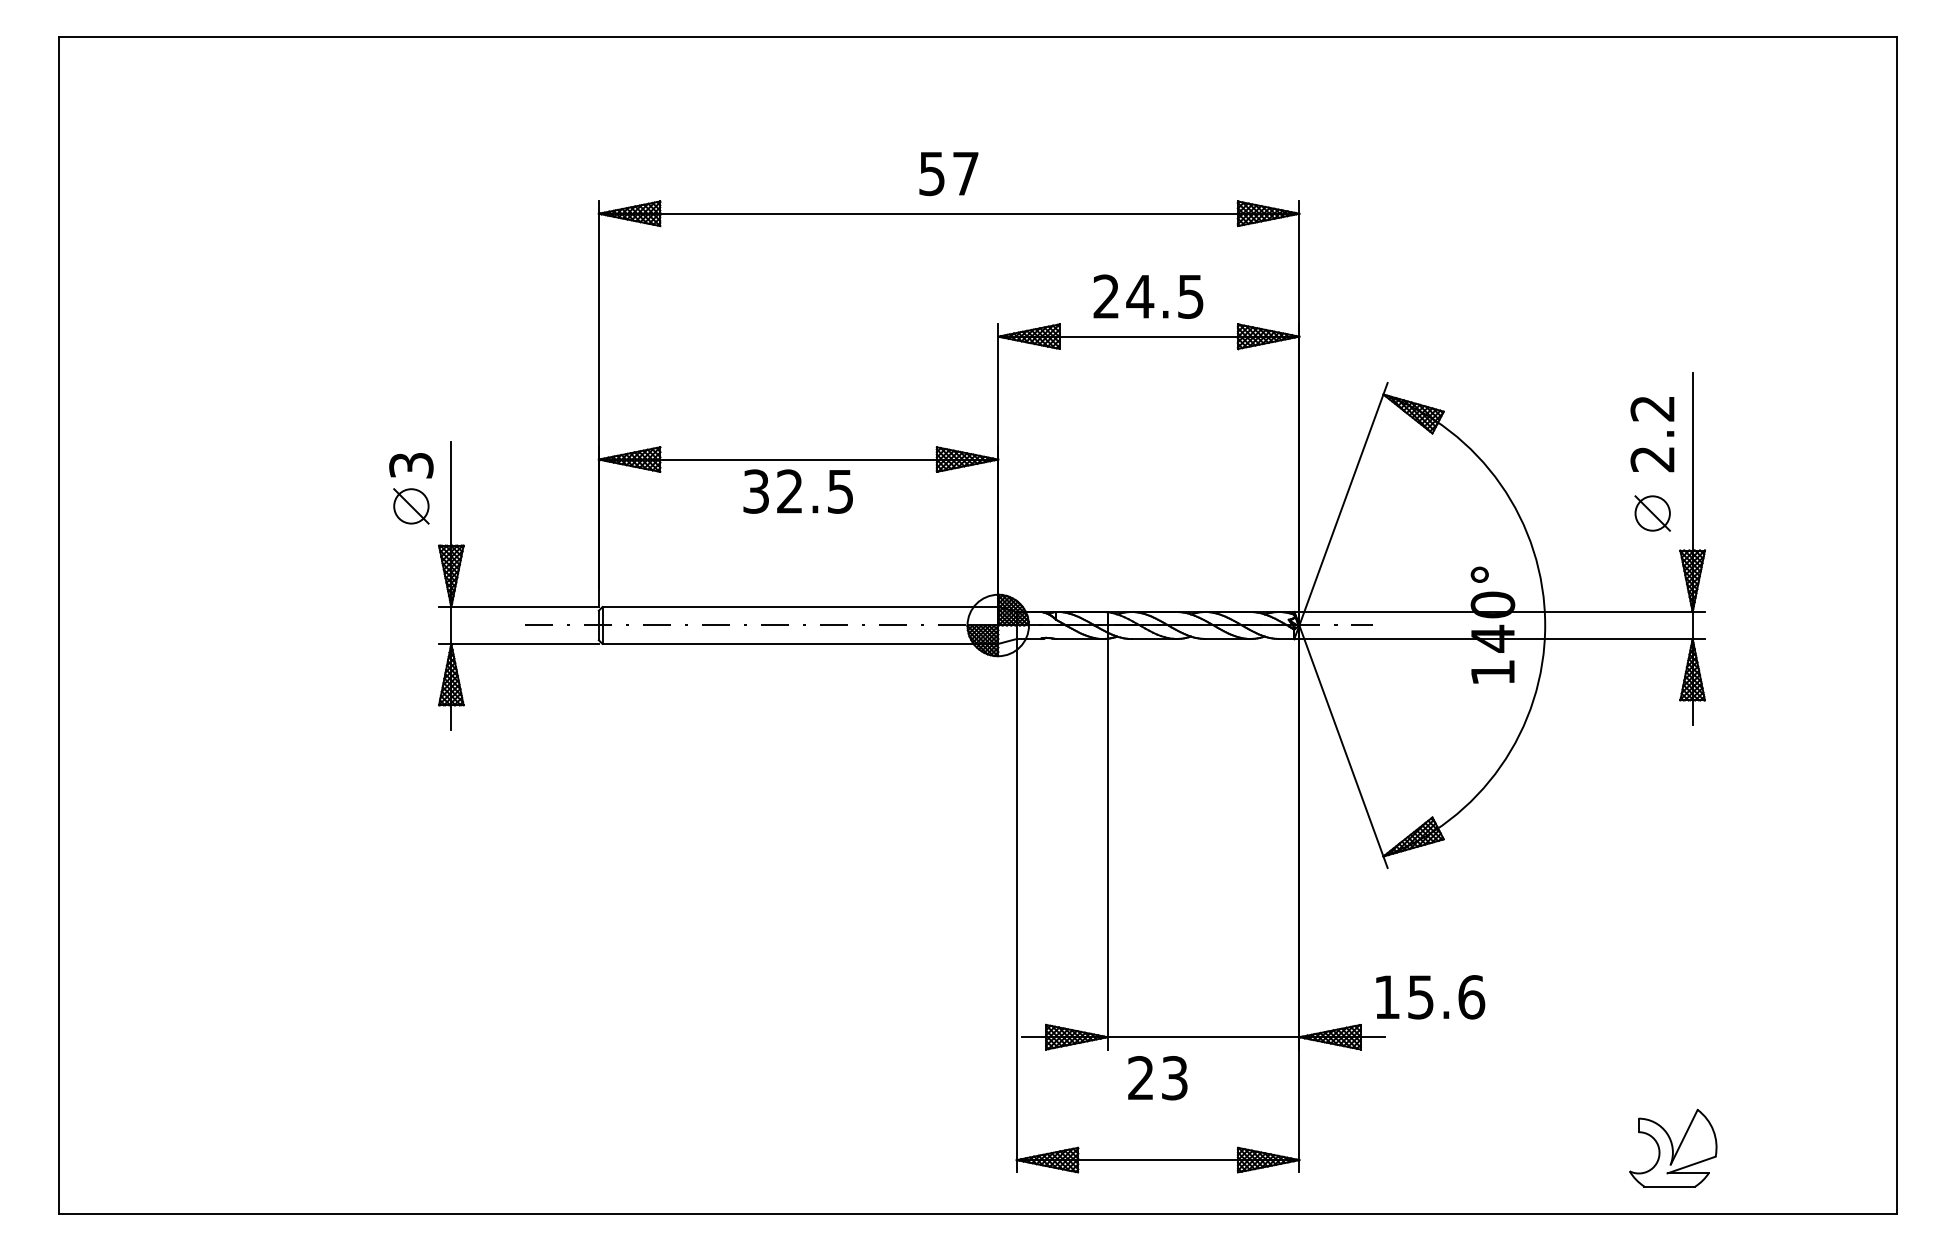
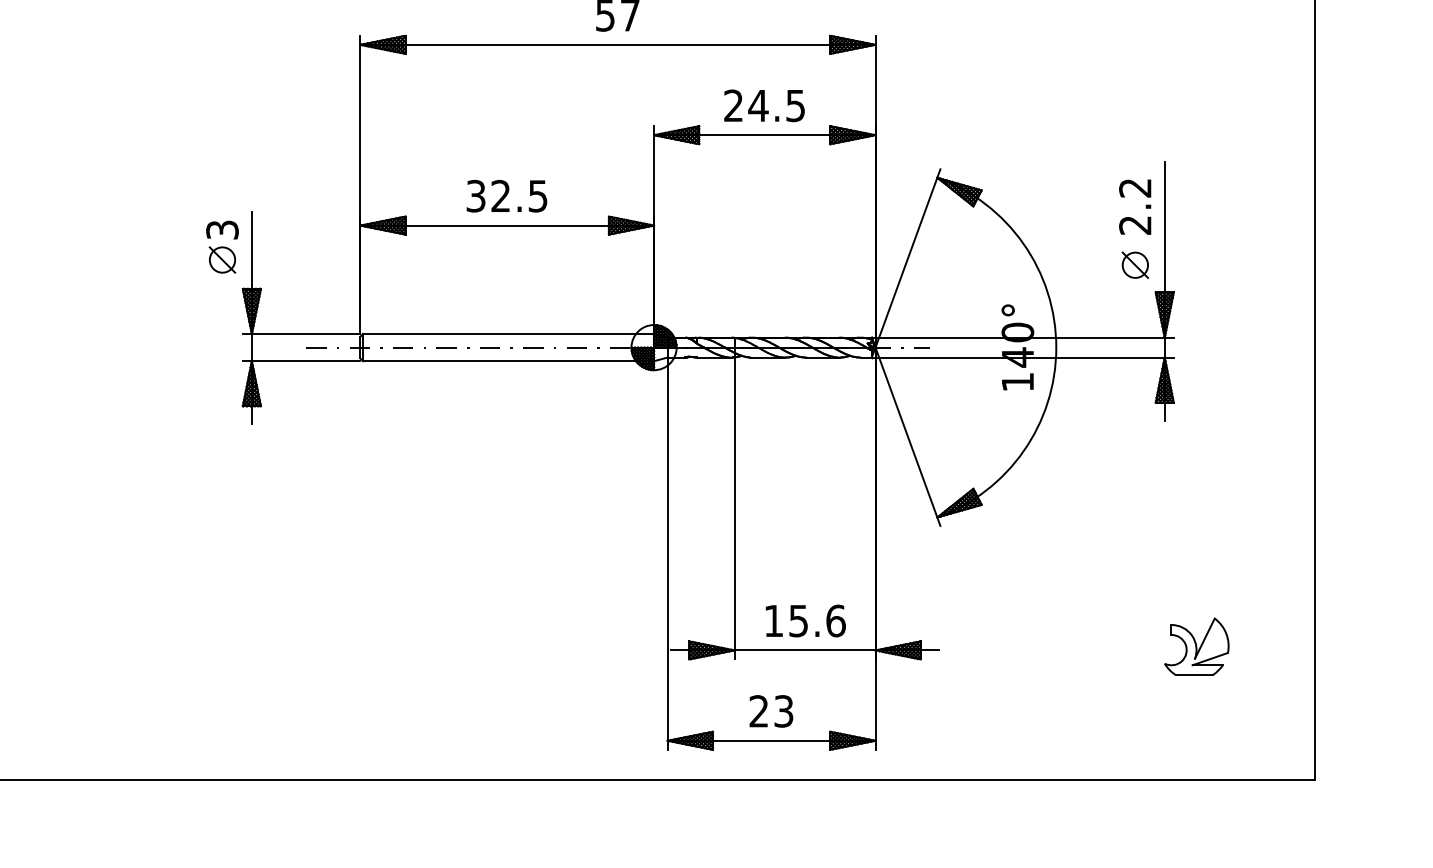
text: (797, 491) -> (506, 196), moved
text: (1430, 997) -> (805, 621), moved
text: (1157, 1078) -> (771, 711), moved
part: (1673, 1147) -> (1196, 646), moved

